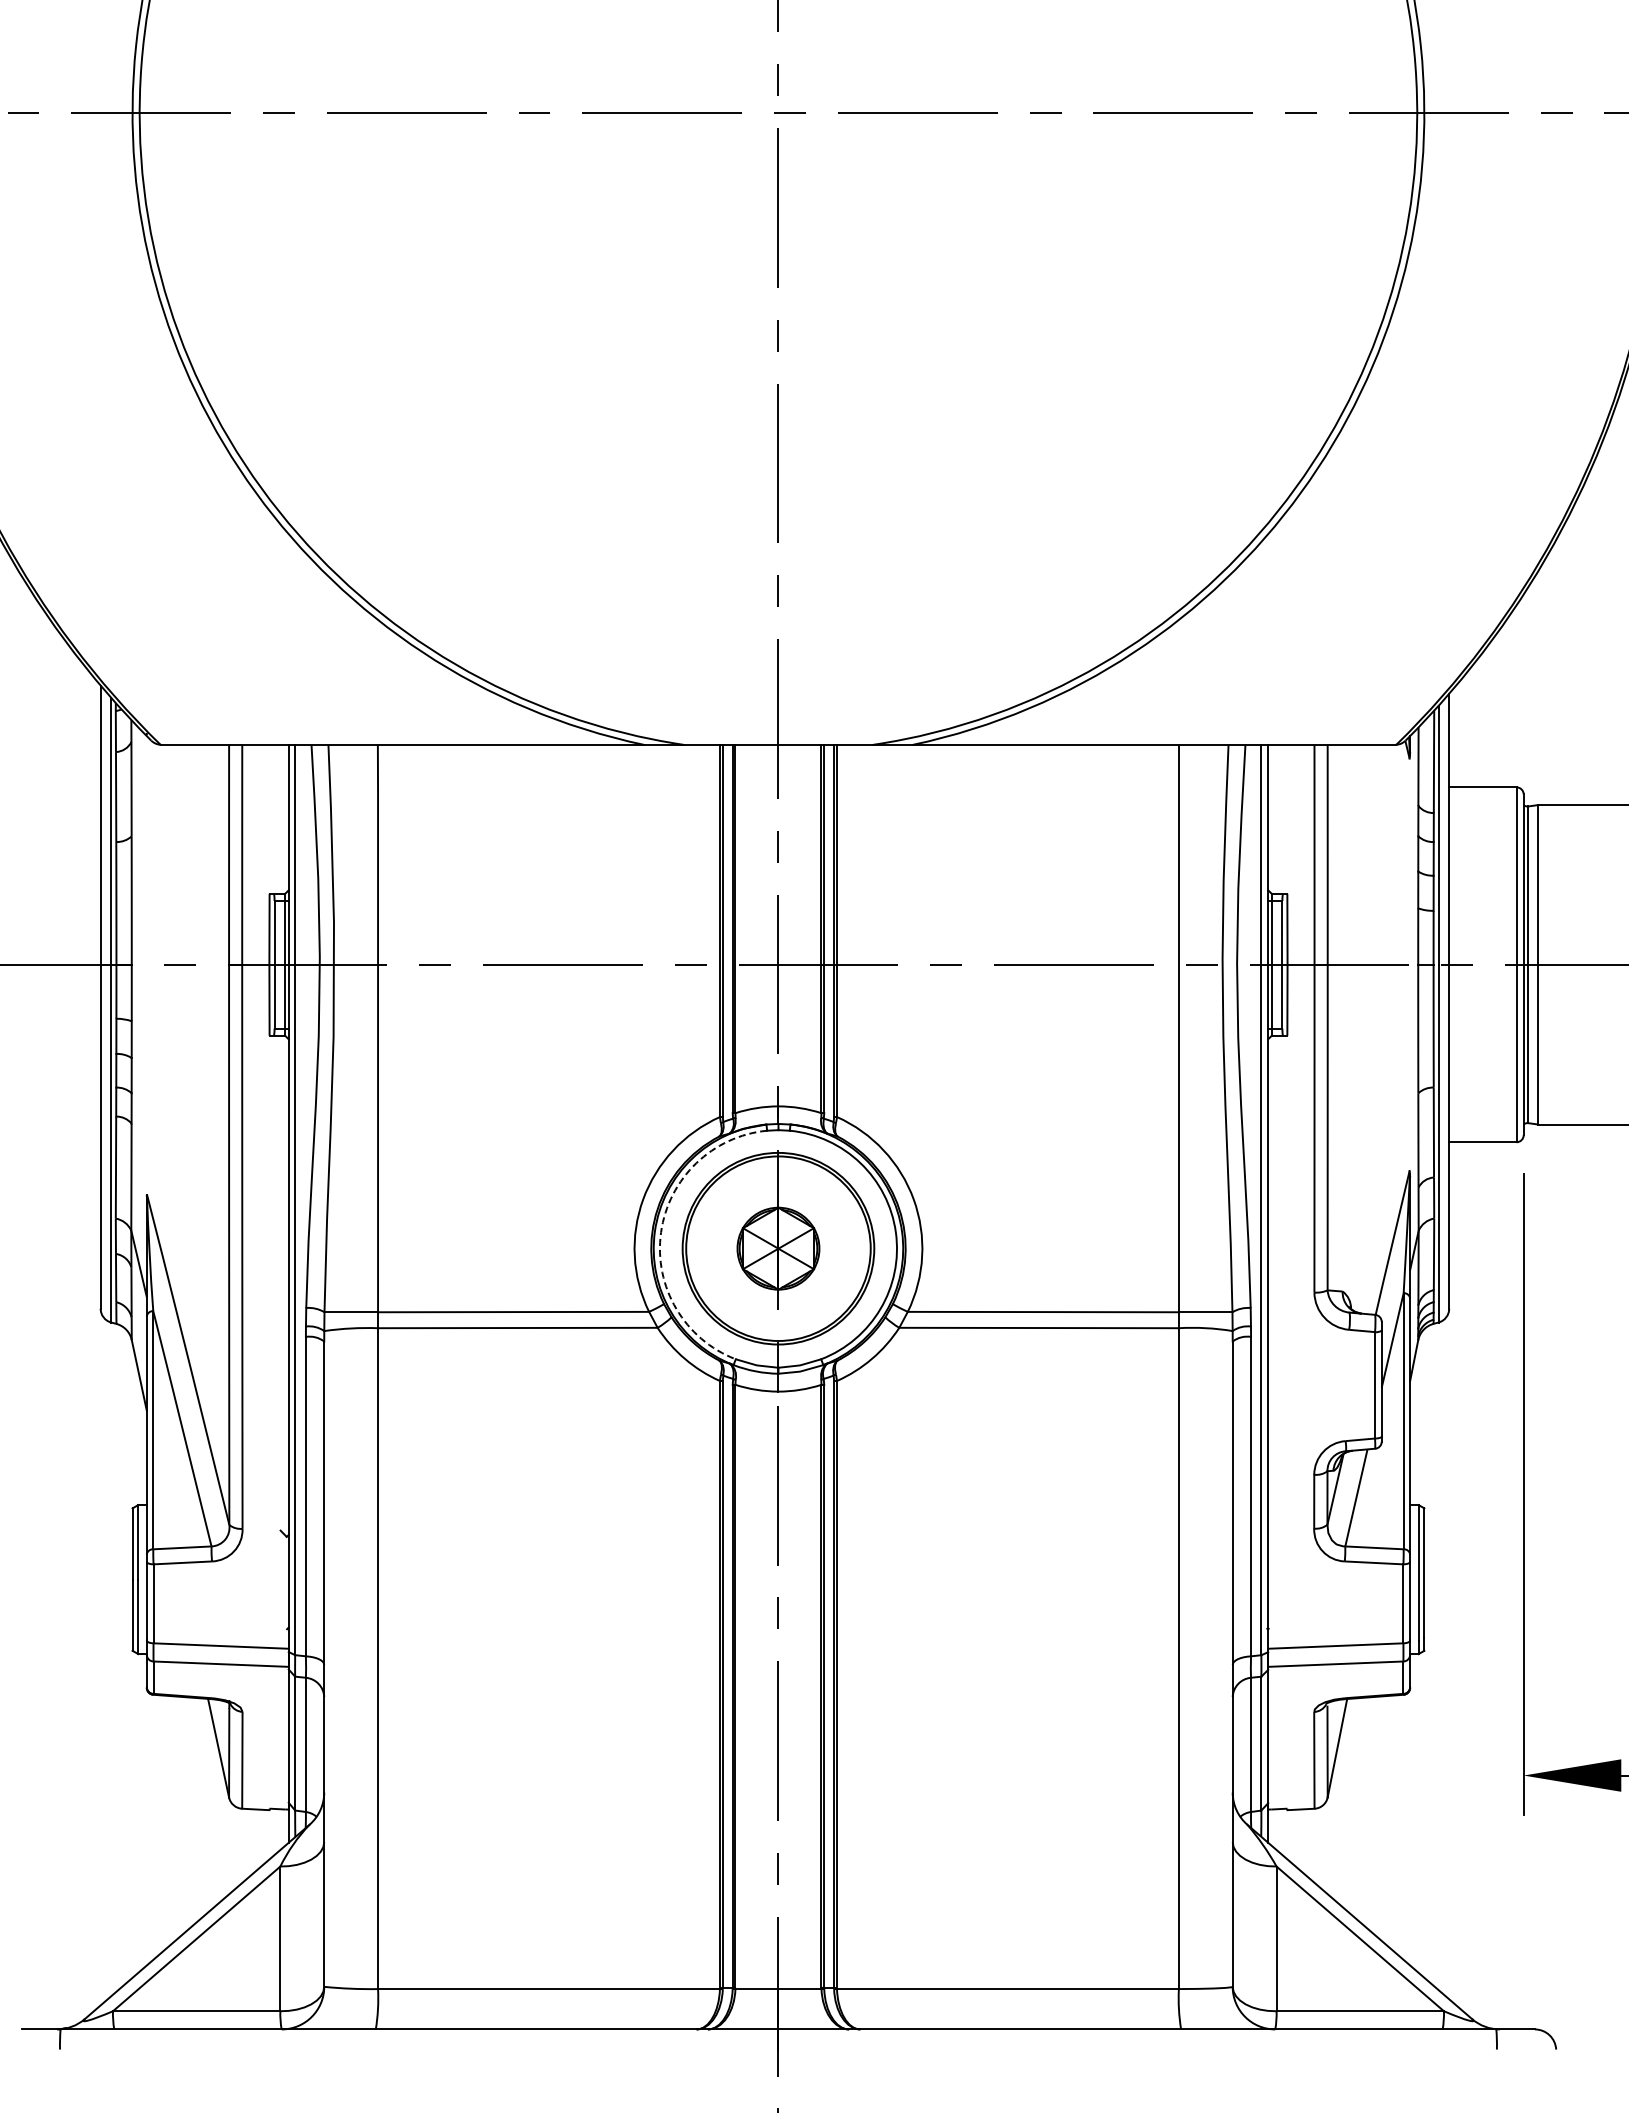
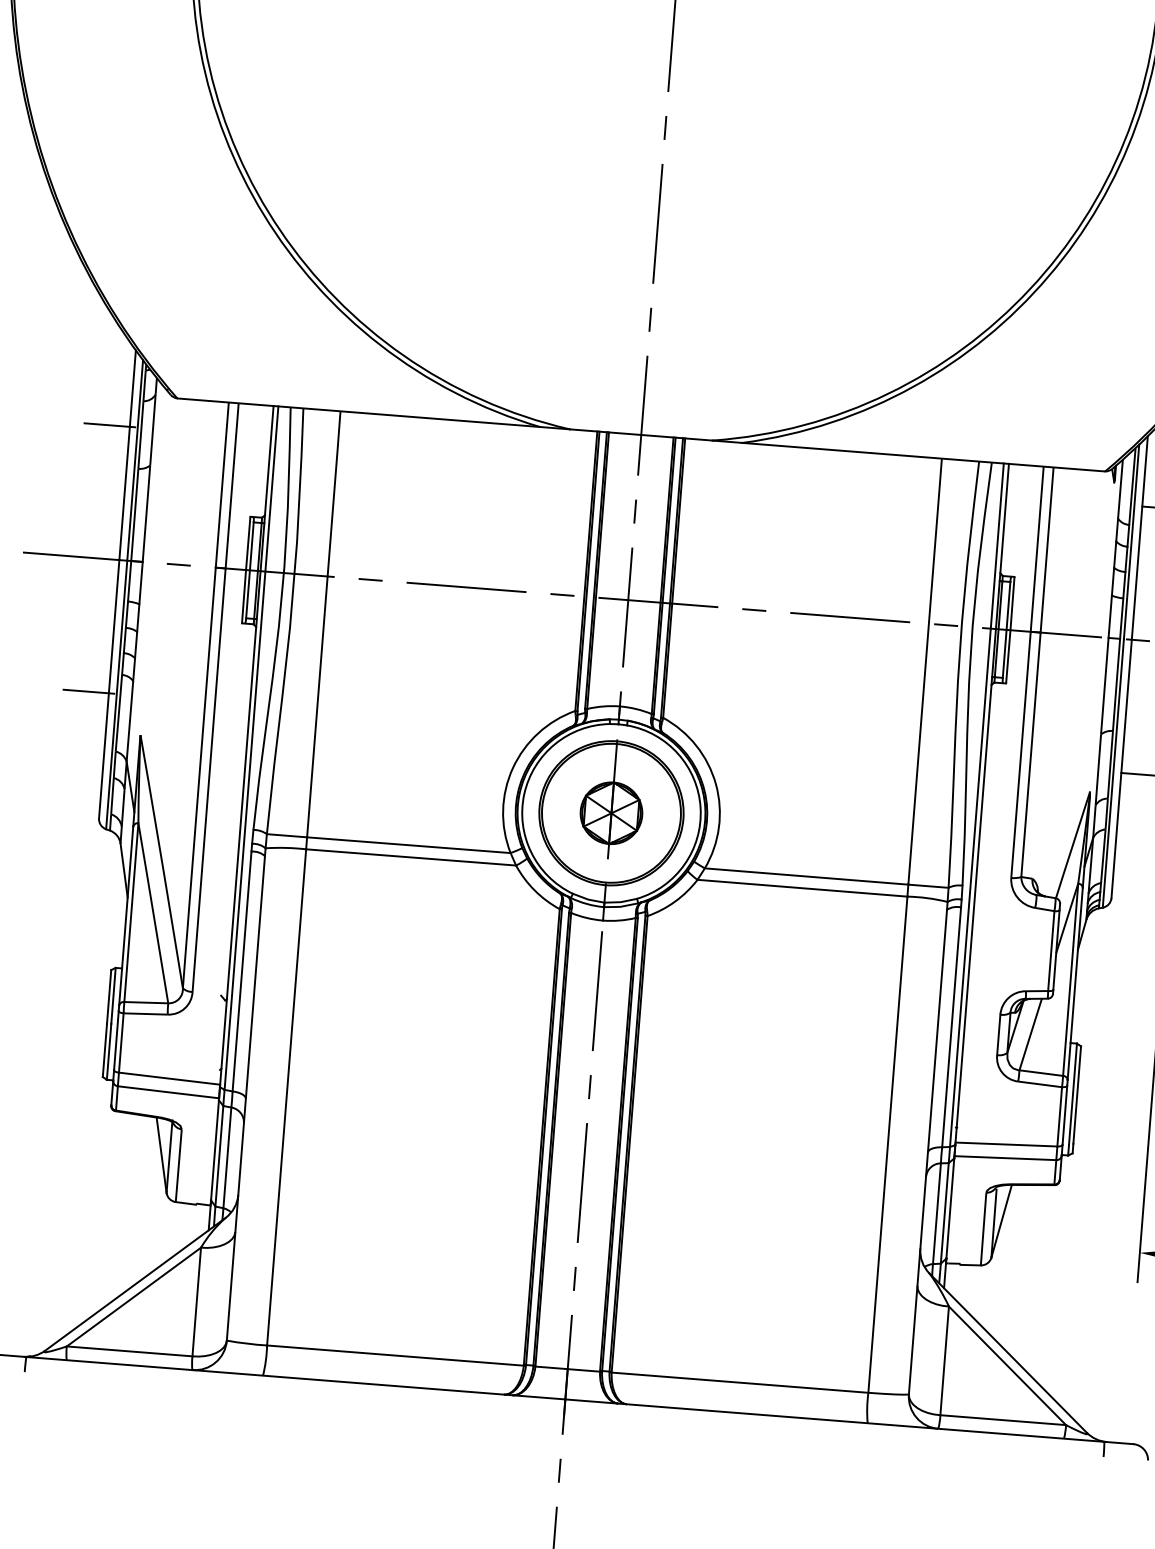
line: (73, 787) -> (109, 425), added
line: (73, 1142) -> (88, 691), added
arc: (661, 1232) -> (524, 794), dashed -> solid

